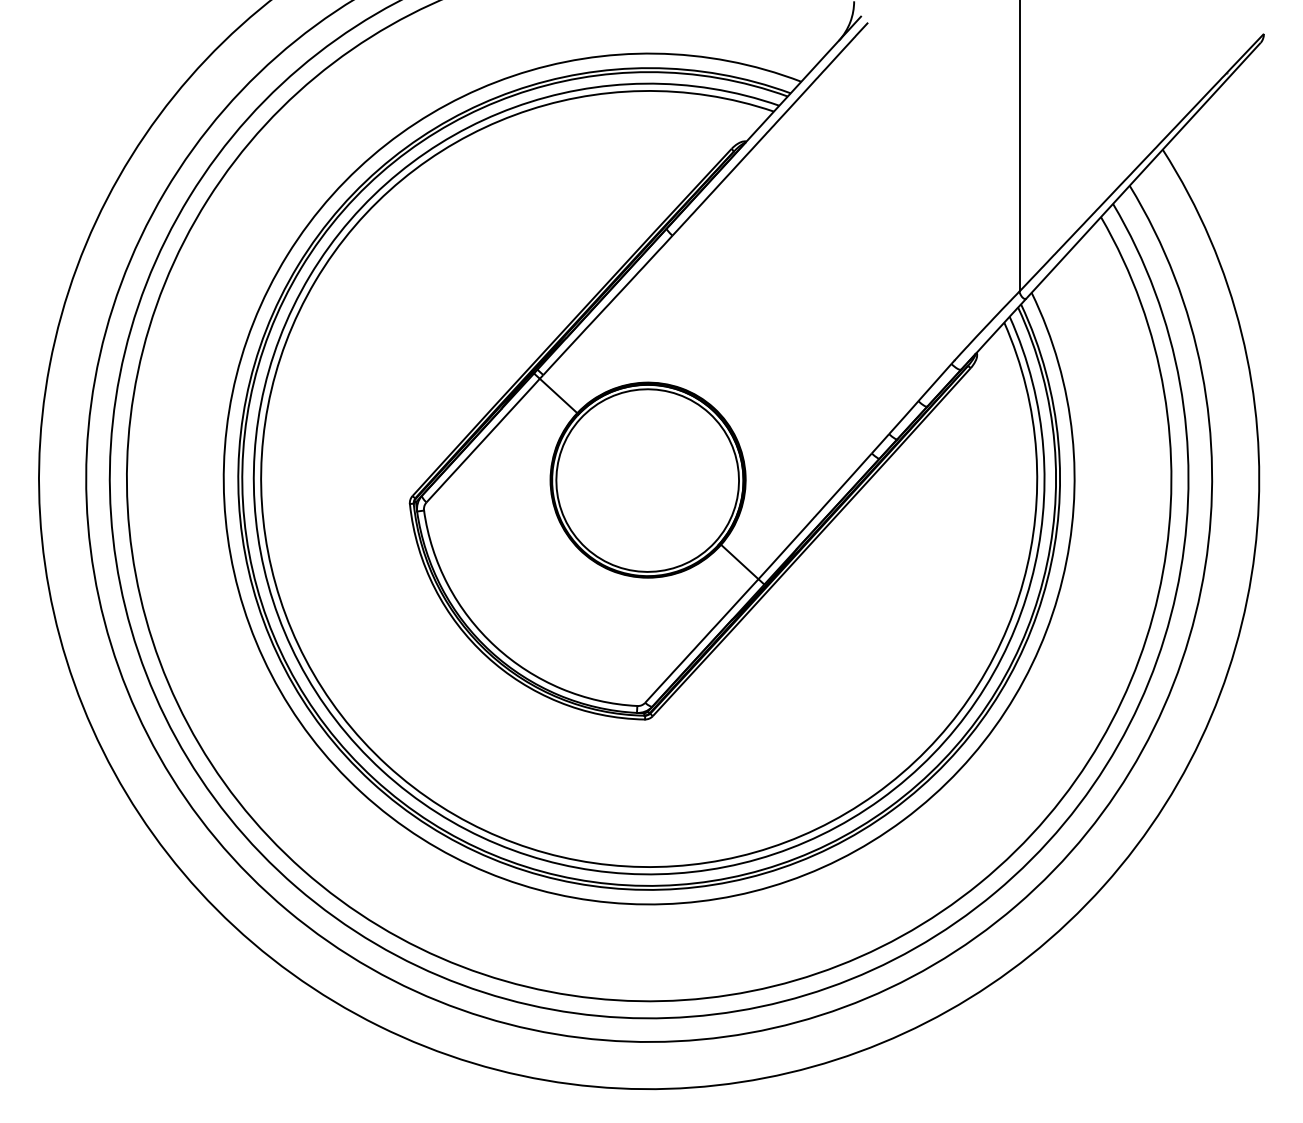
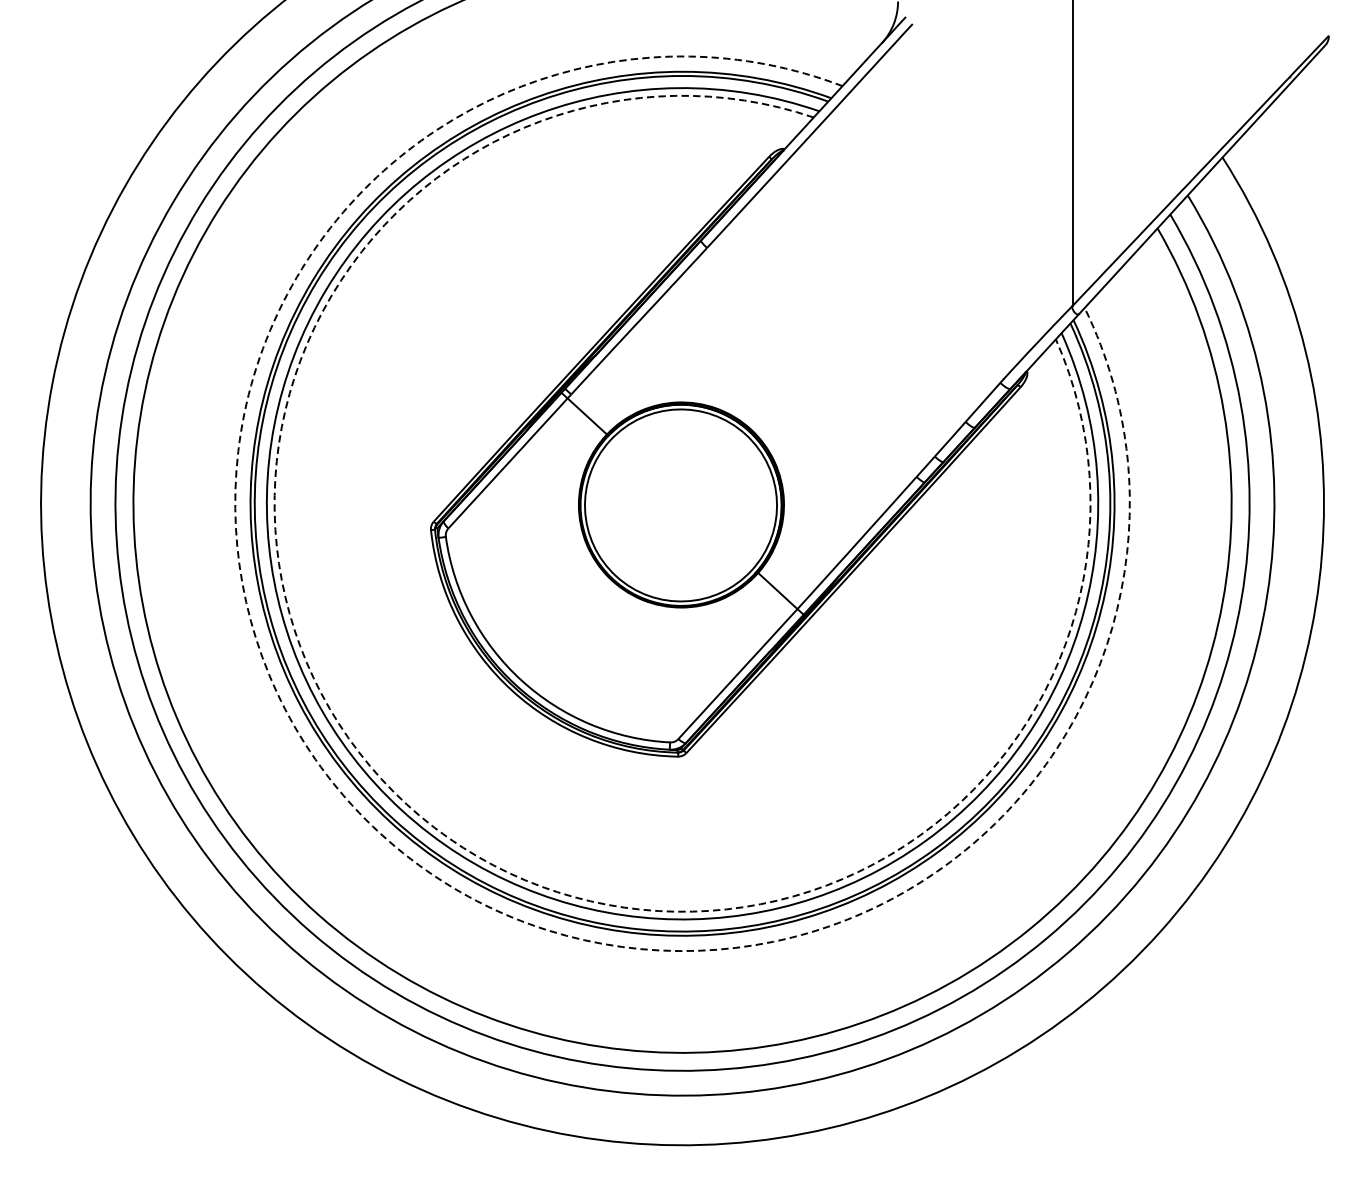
arc: (387, 765) -> (407, 804), solid -> dashed
arc: (361, 792) -> (380, 833), solid -> dashed

